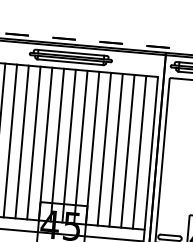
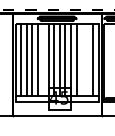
line: (34, 143) -> (43, 60), removed
line: (116, 150) -> (82, 60), removed
line: (127, 151) -> (87, 60), removed

